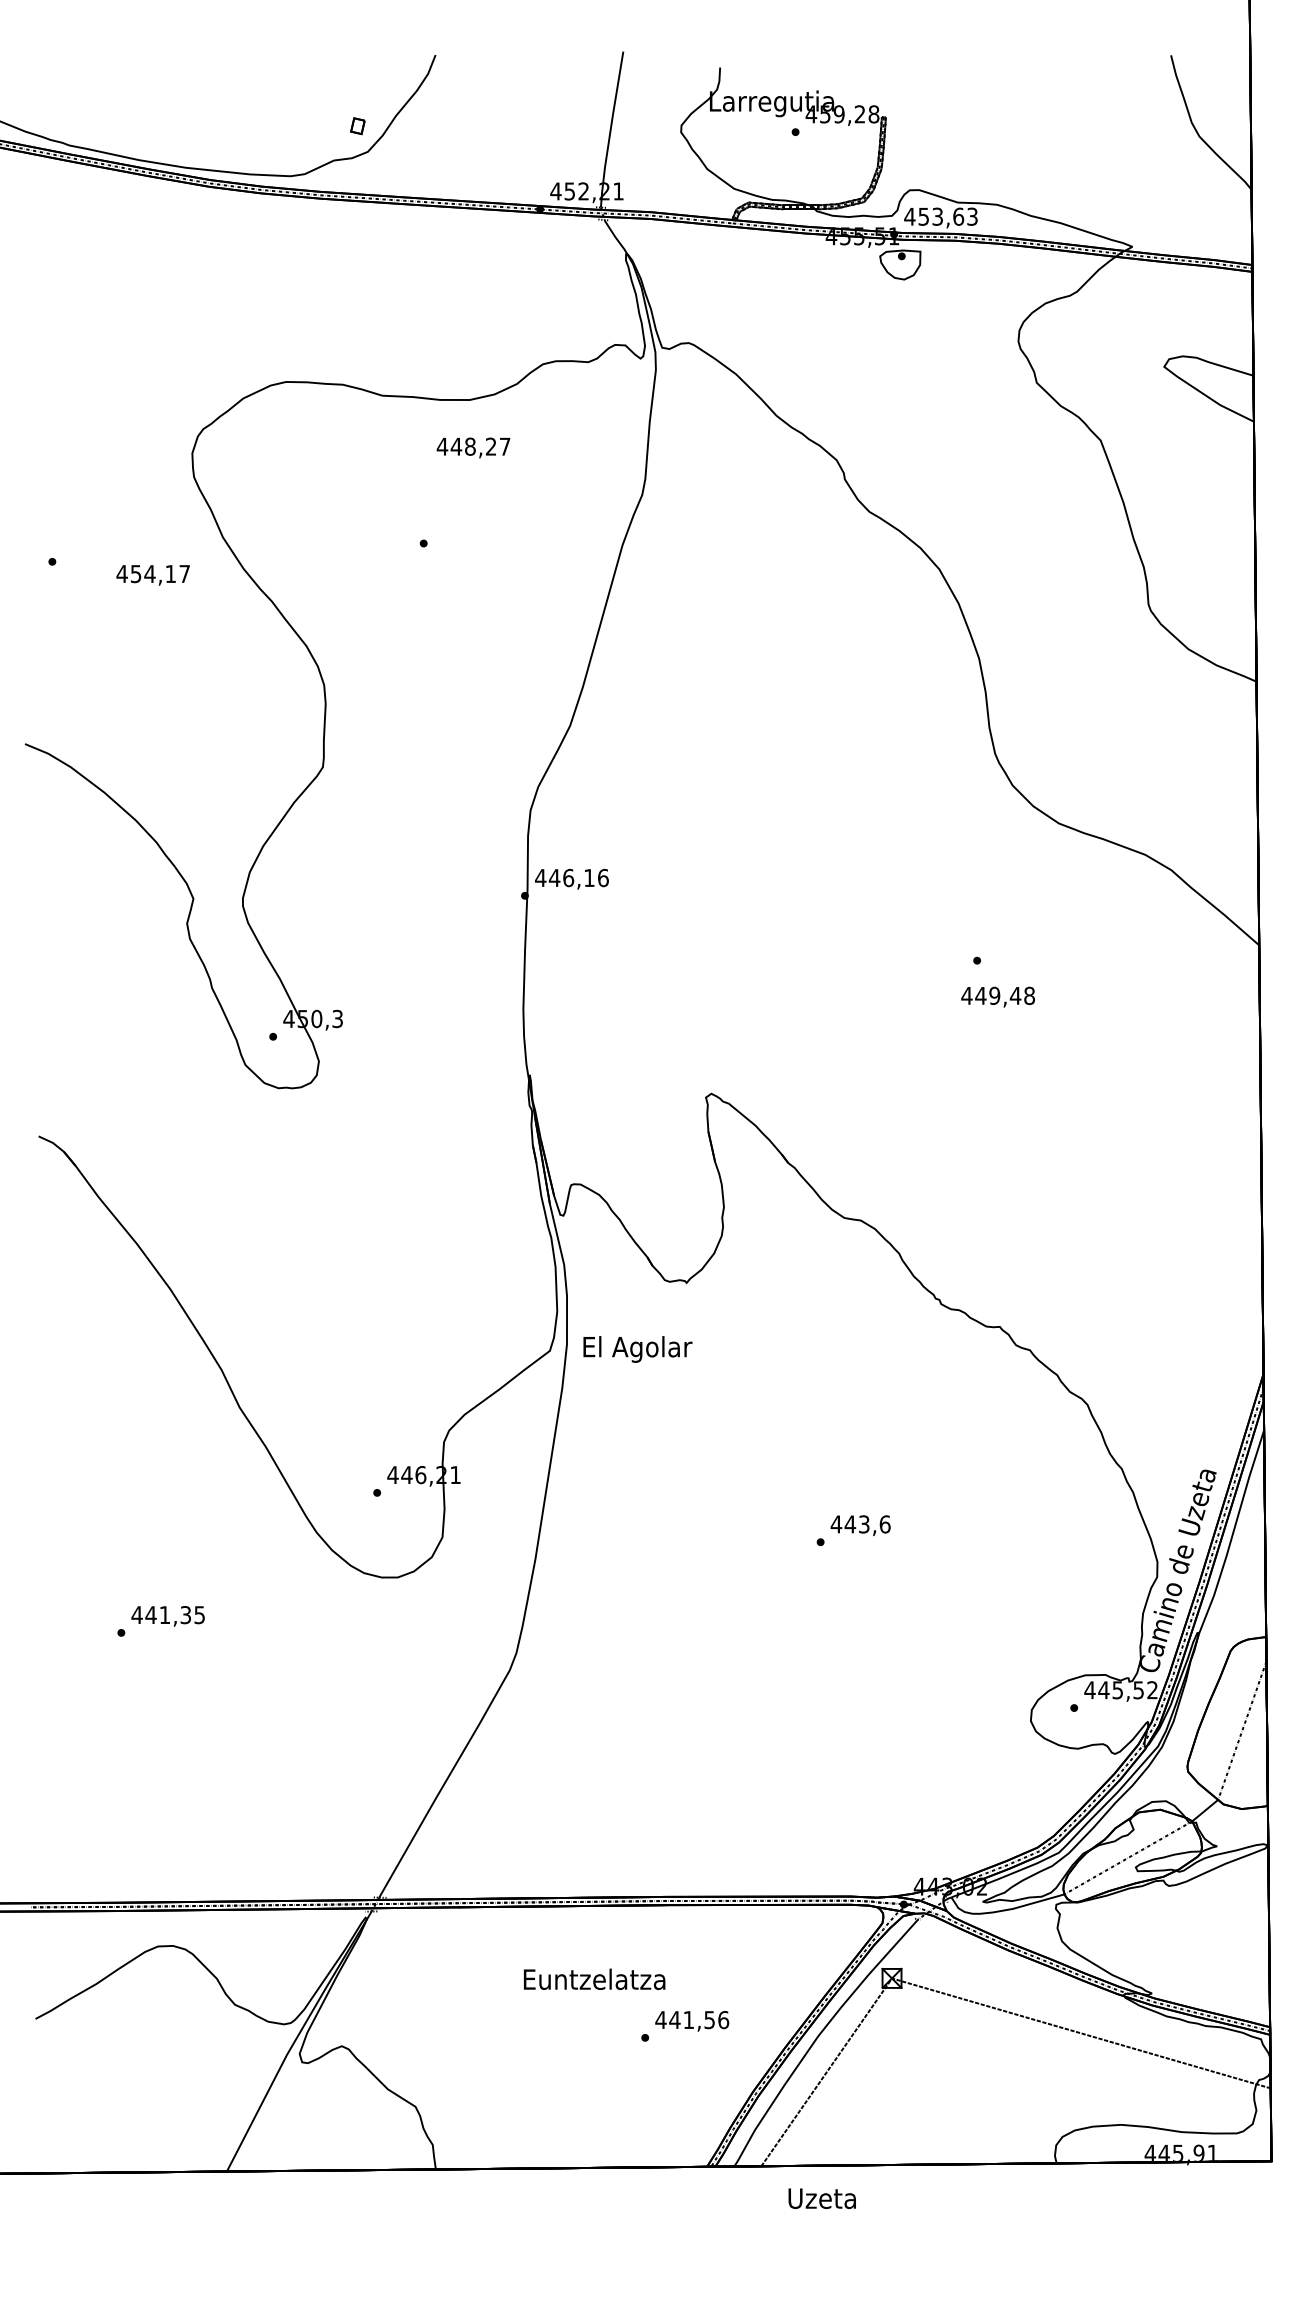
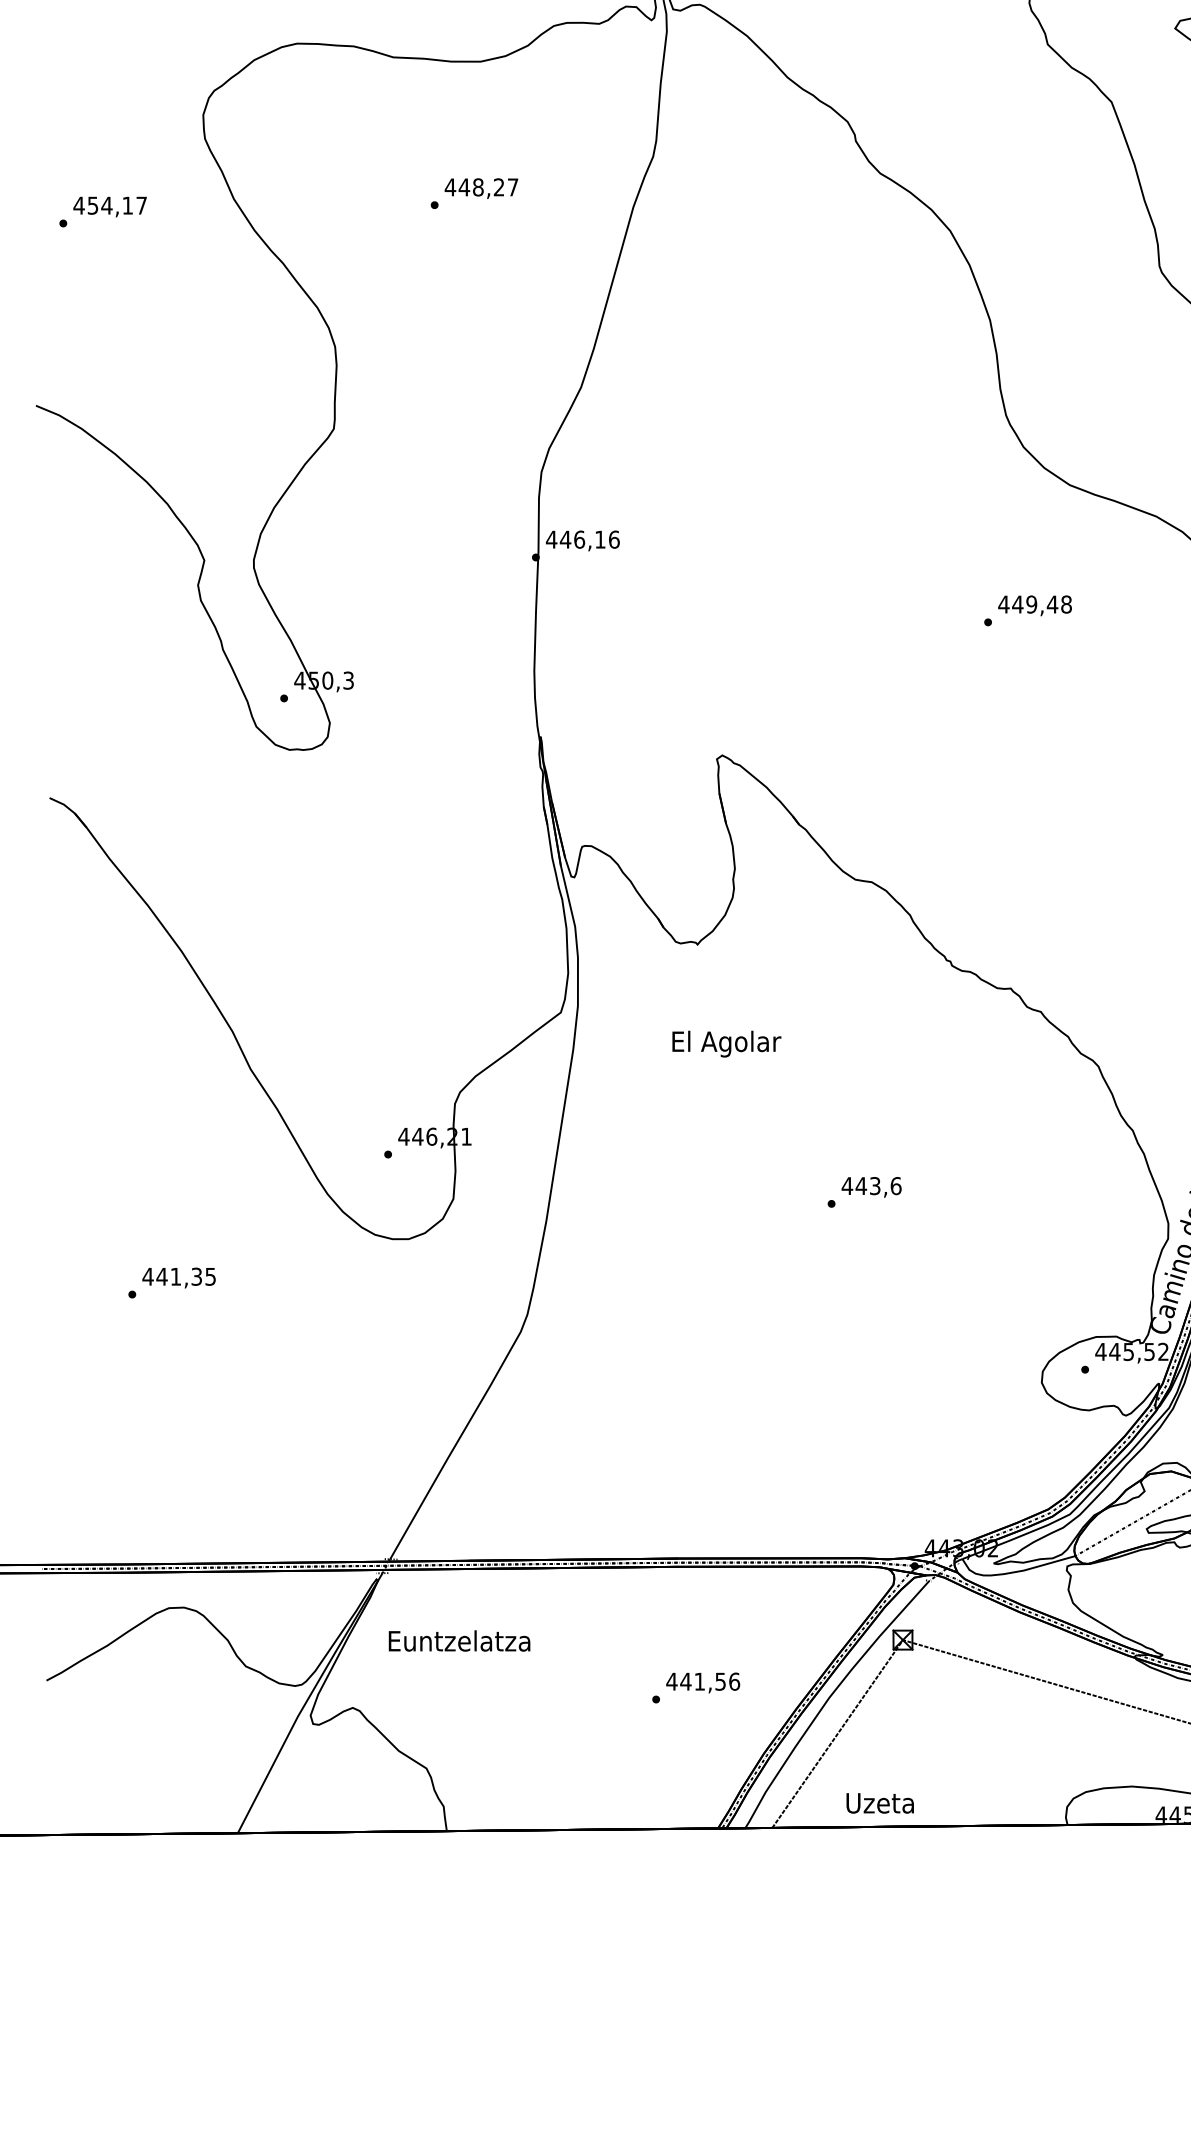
text: (473, 447) -> (481, 188), moved
text: (152, 575) -> (109, 207), moved
text: (997, 996) -> (1034, 605), moved
text: (637, 1349) -> (726, 1044), moved
text: (594, 1978) -> (459, 1640), moved
text: (821, 2198) -> (879, 1803), moved

